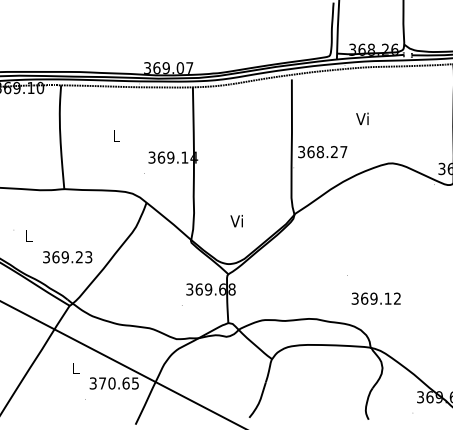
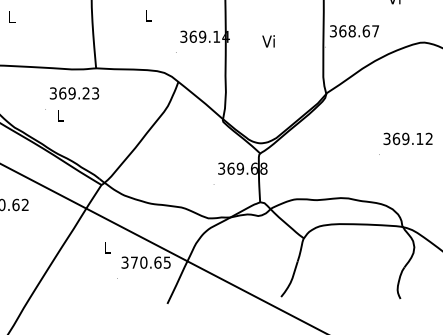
text: (334, 152) -> (366, 31), 368.27 -> 368.67
text: (236, 221) -> (268, 41), moved
text: (67, 257) -> (74, 93), moved
text: (375, 298) -> (407, 138), moved

